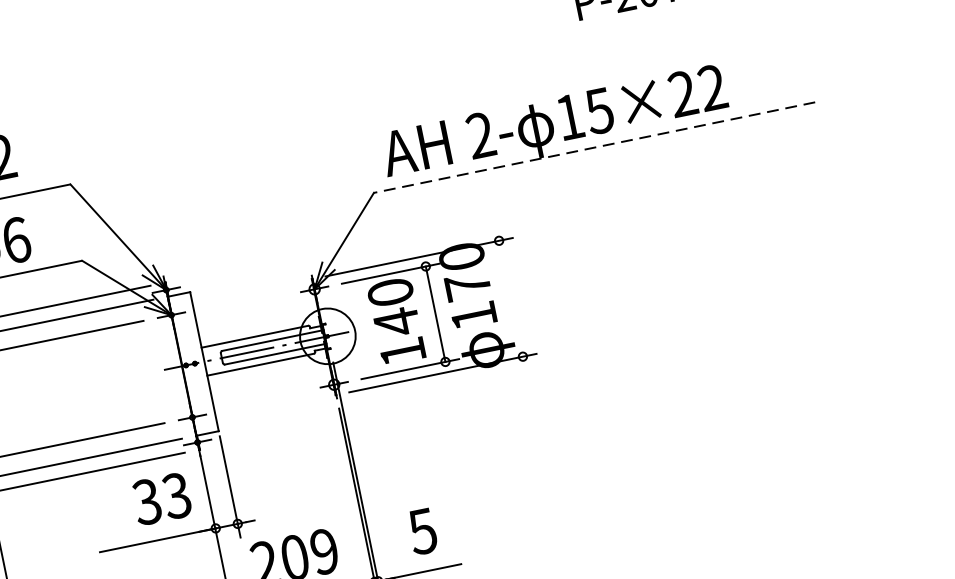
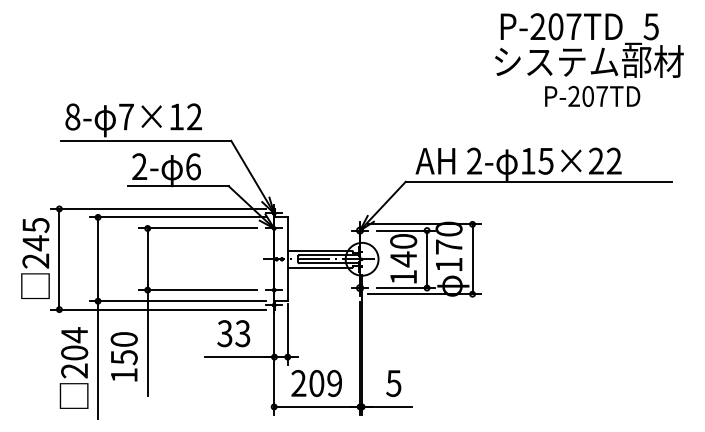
line: (593, 147) -> (538, 181), dashed -> solid
line: (511, 299) -> (472, 259), added
text: (161, 498) -> (233, 333), moved

